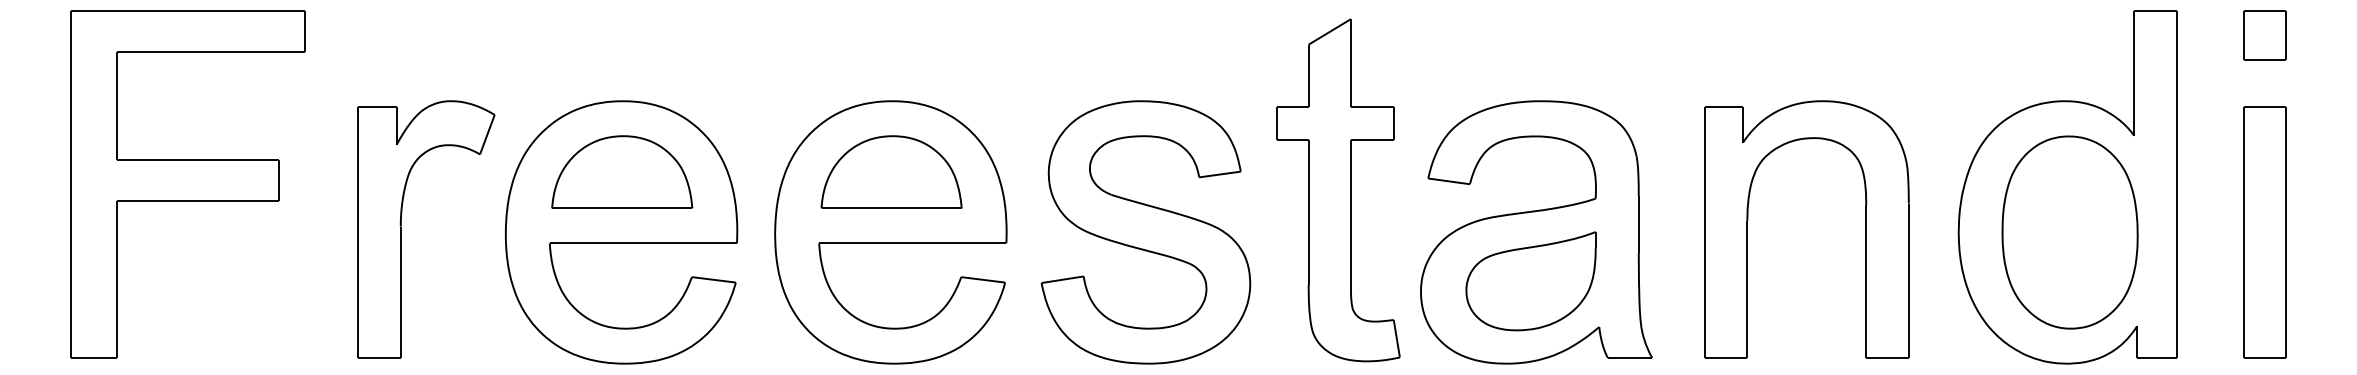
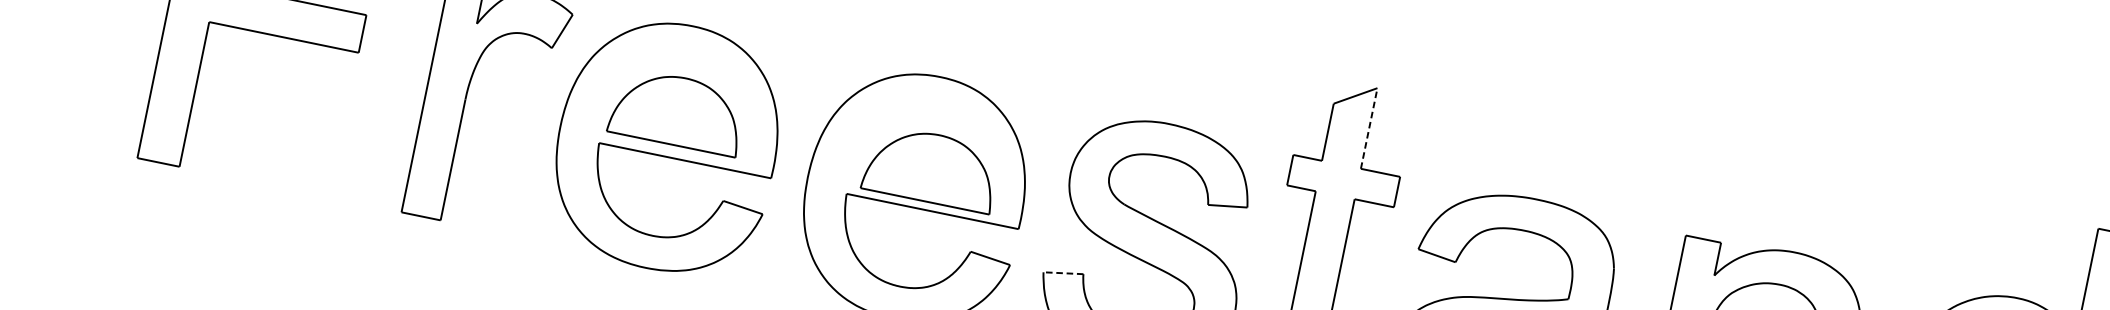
line: (1351, 63) -> (1369, 129), solid -> dashed
part: (622, 171) -> (678, 110), moved
part: (891, 171) -> (931, 167), moved
line: (1062, 279) -> (1063, 272), solid -> dashed

